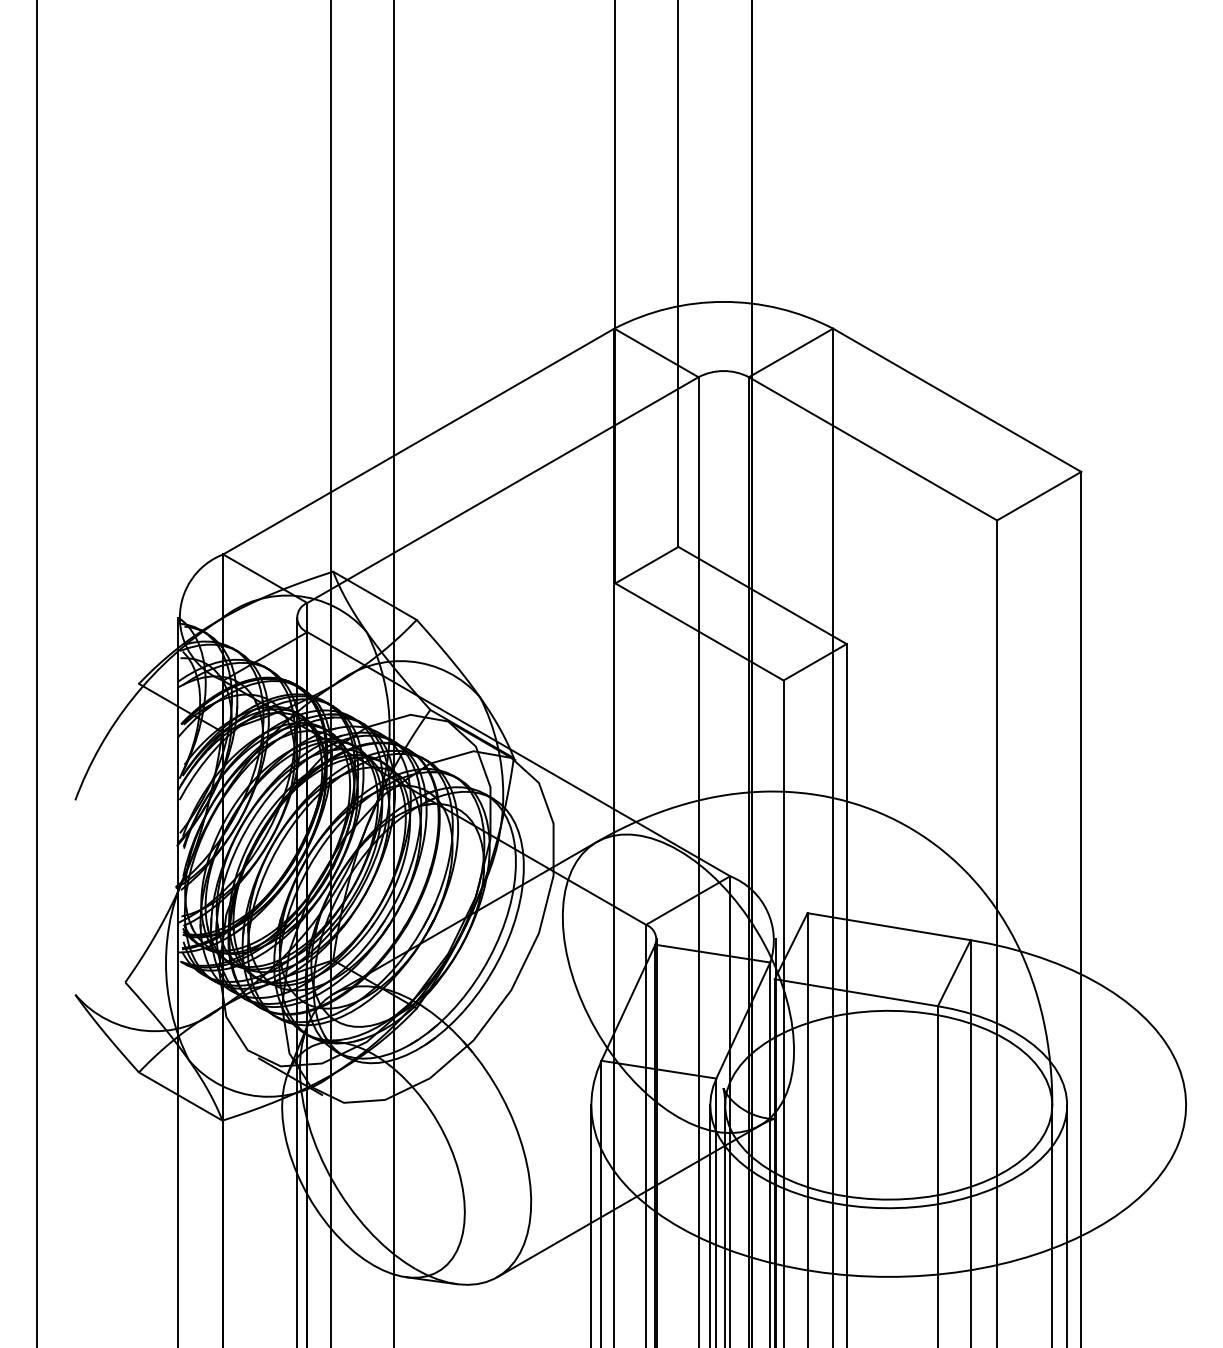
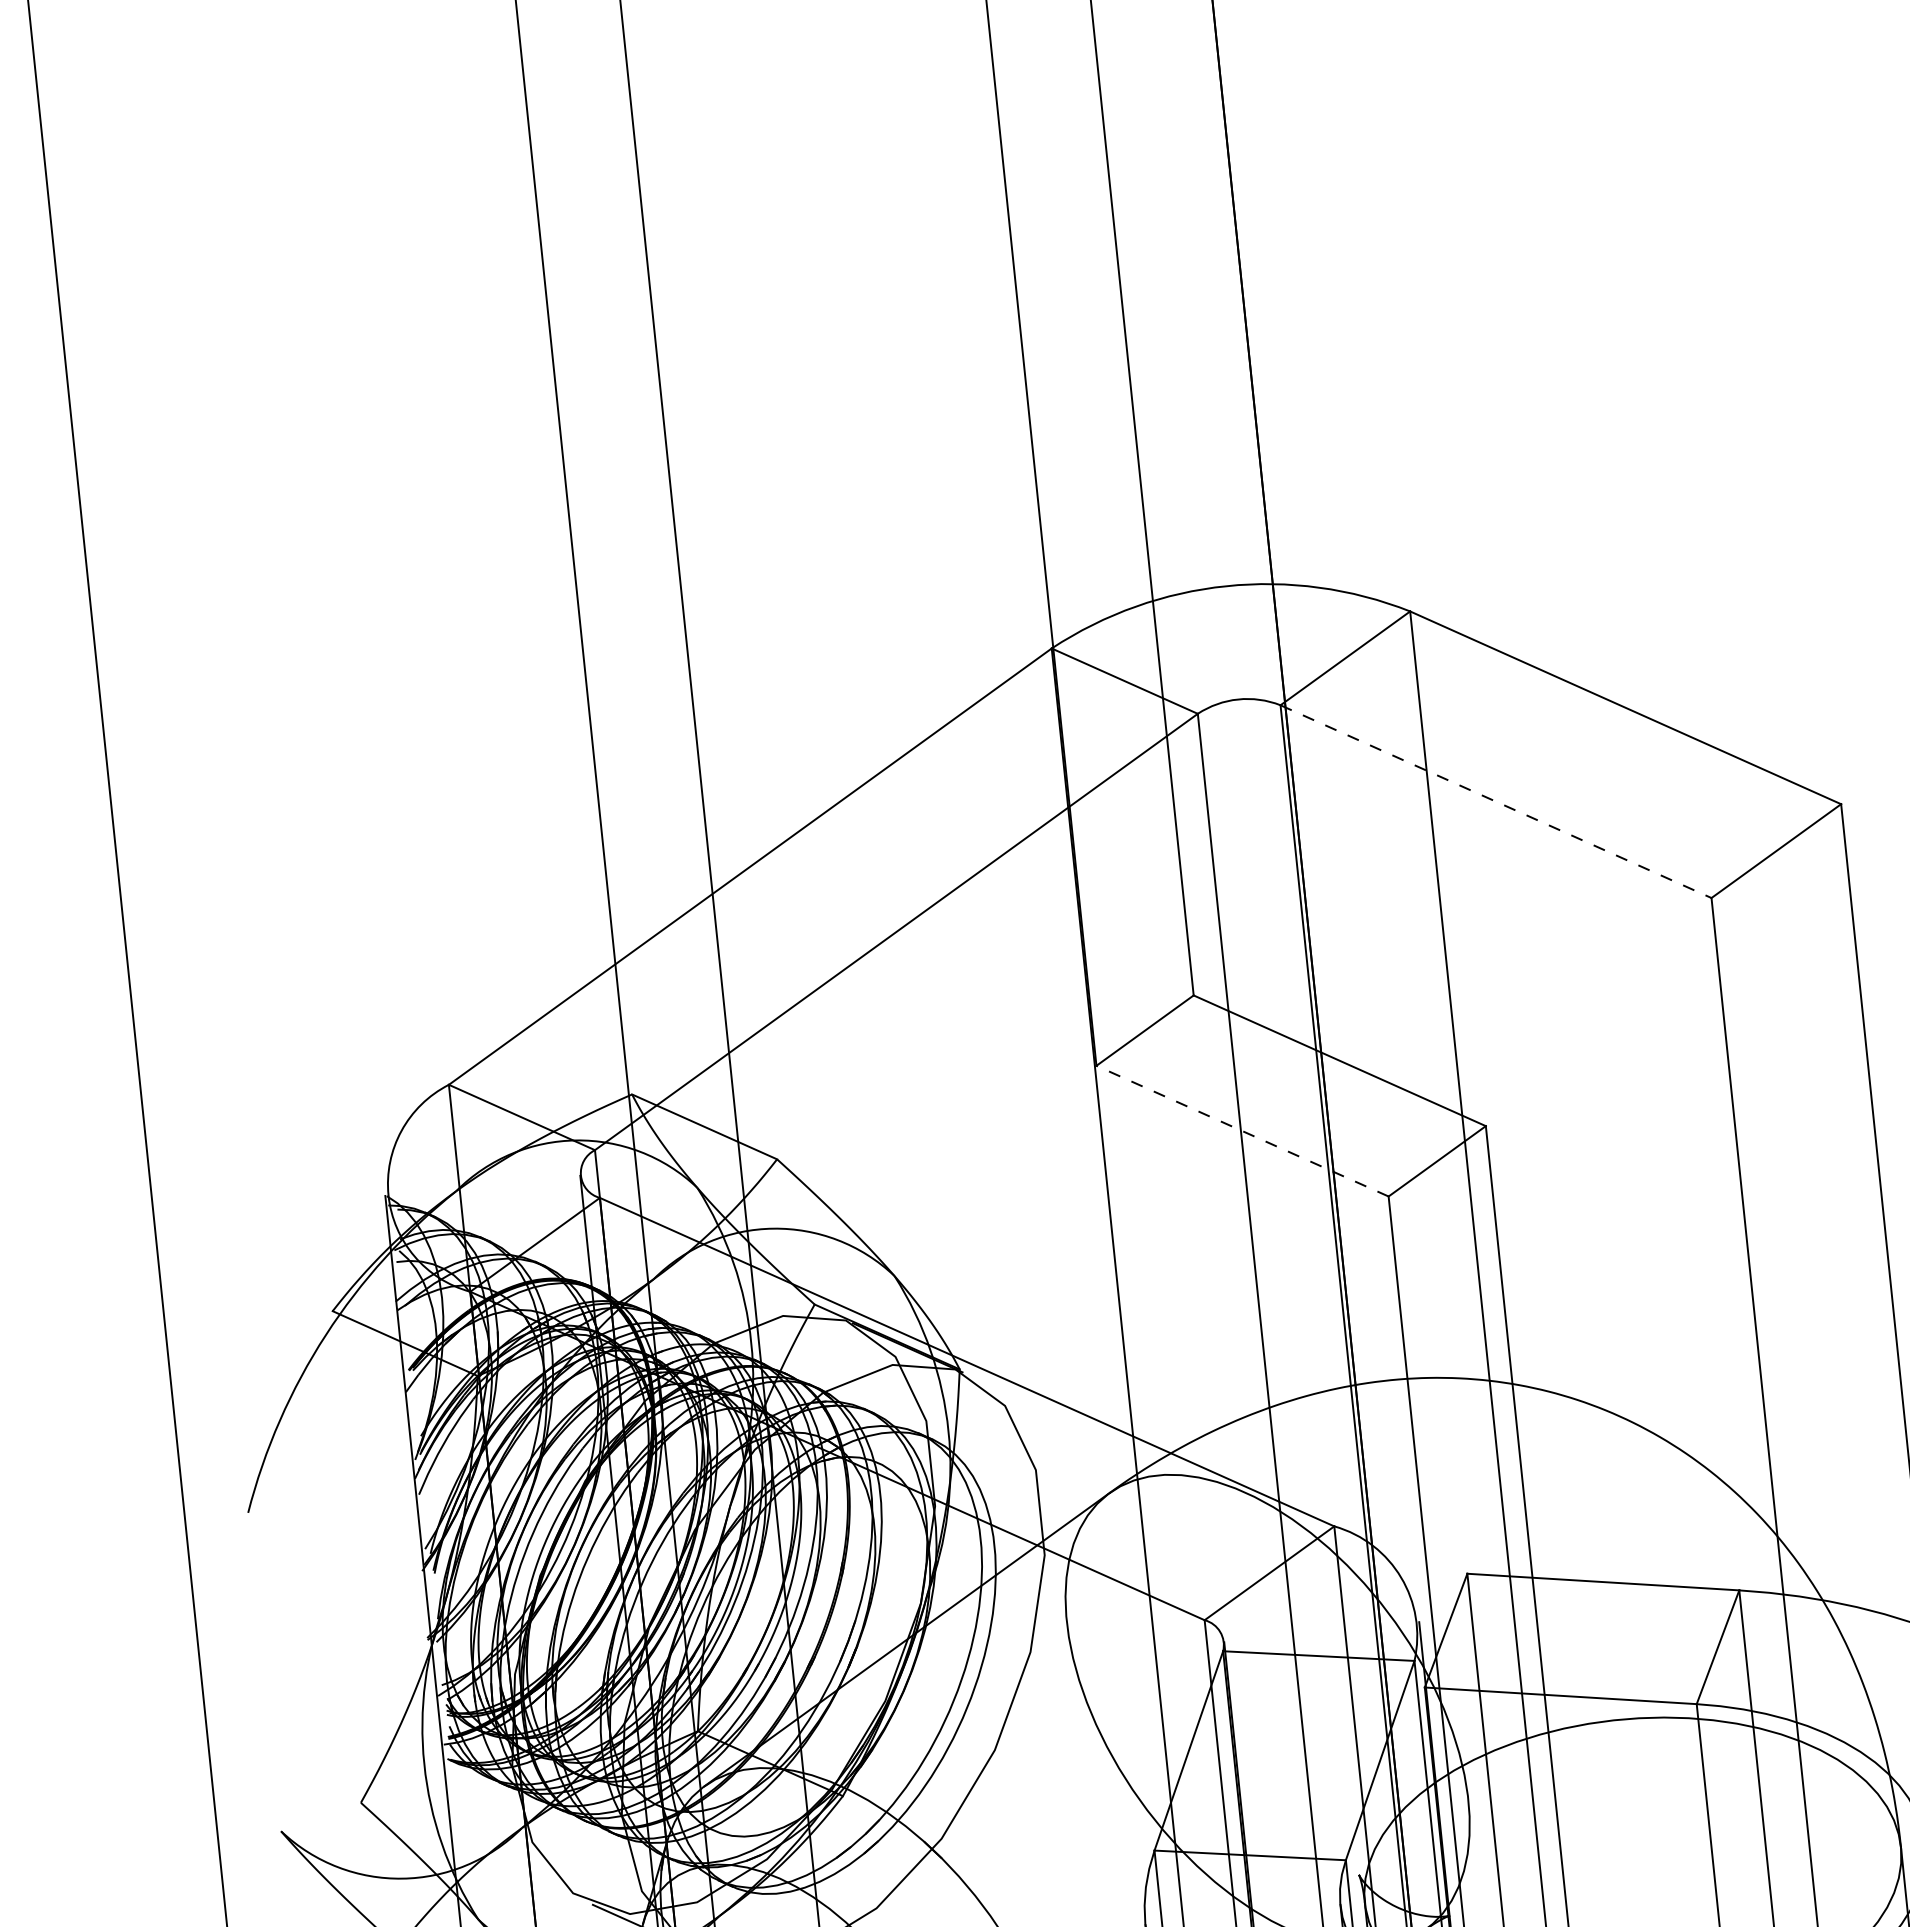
line: (873, 449) -> (1496, 802), solid -> dashed
line: (699, 631) -> (1242, 1130), solid -> dashed

